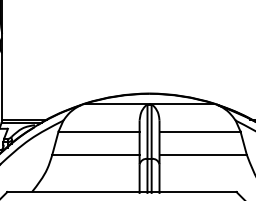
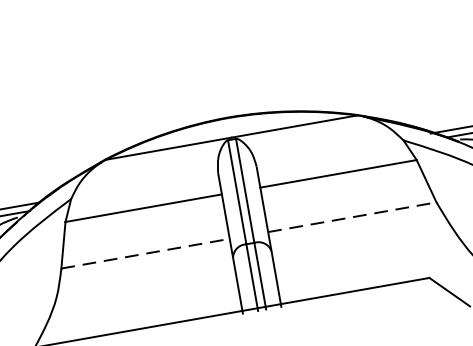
line: (95, 154) -> (144, 253), solid -> dashed
line: (203, 154) -> (352, 216), solid -> dashed

